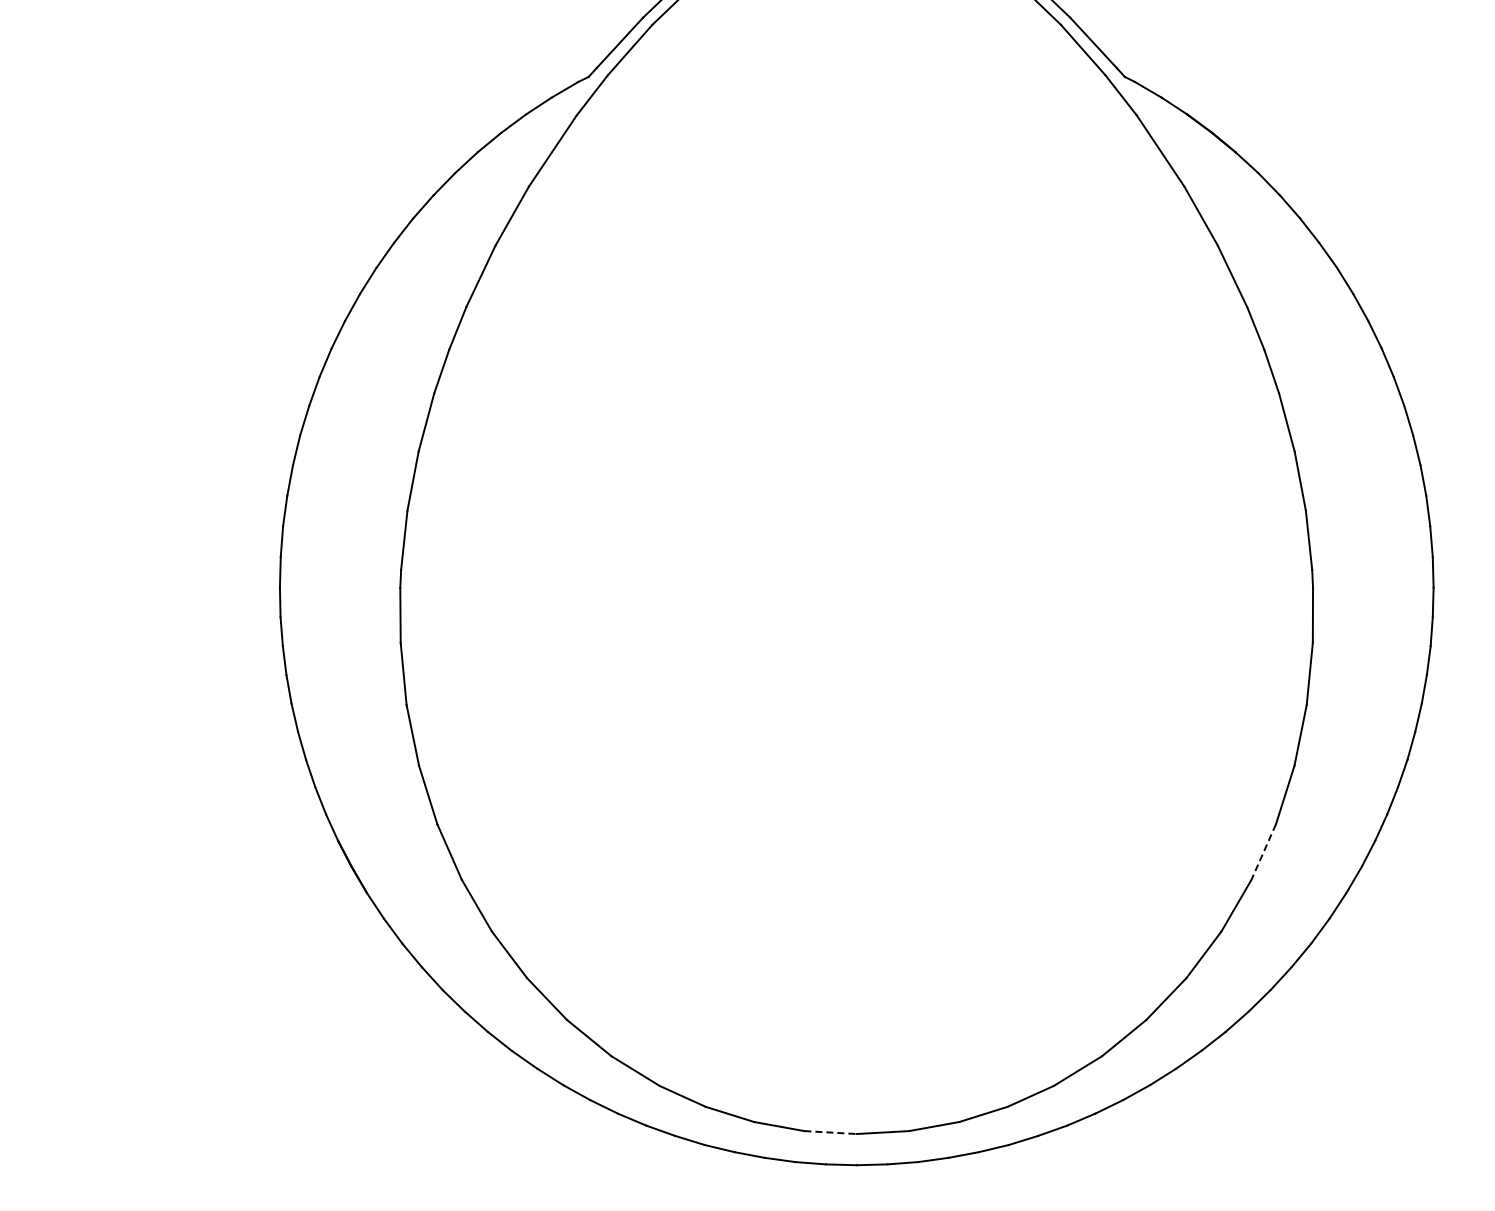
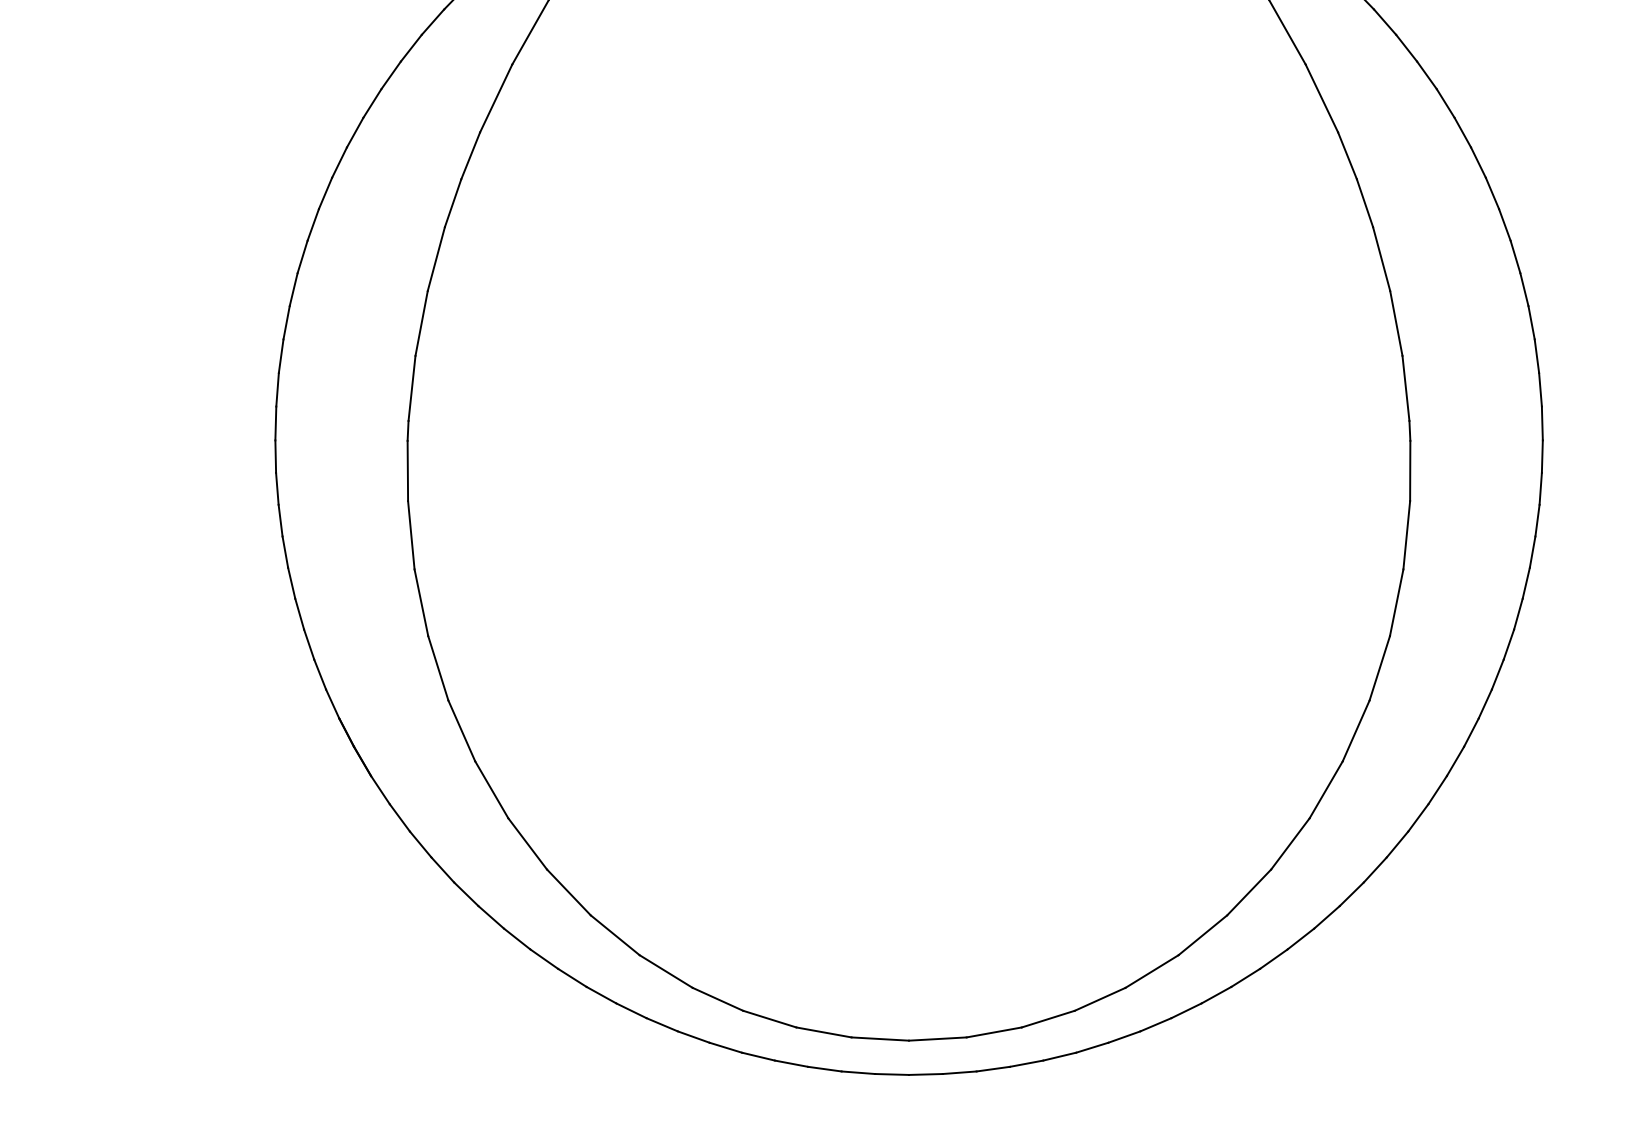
line: (1263, 852) -> (1355, 731), dashed -> solid
line: (831, 1132) -> (881, 1038), dashed -> solid

